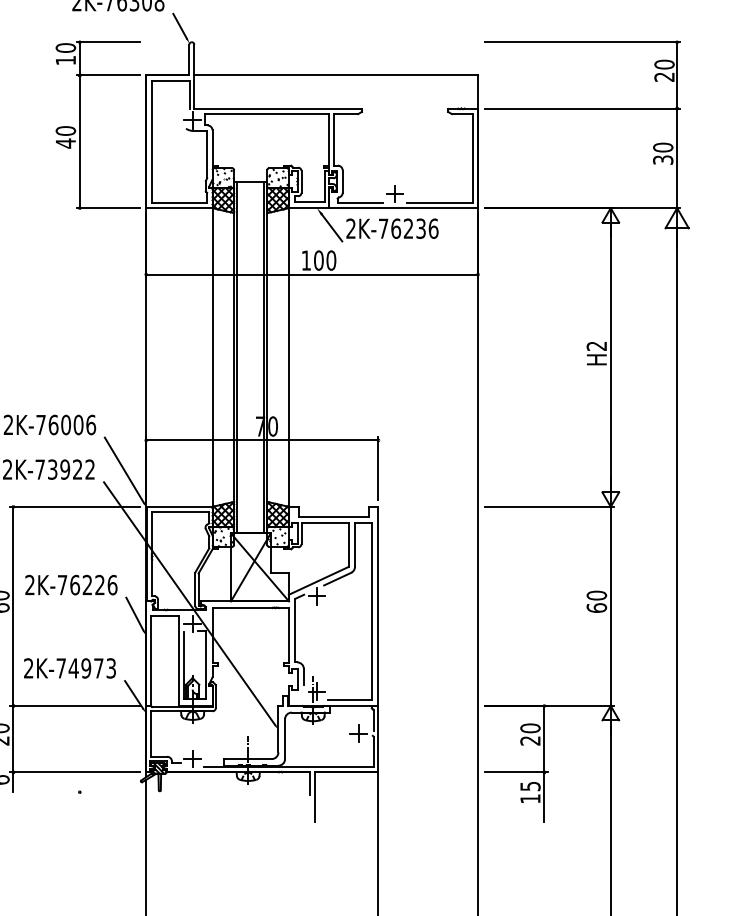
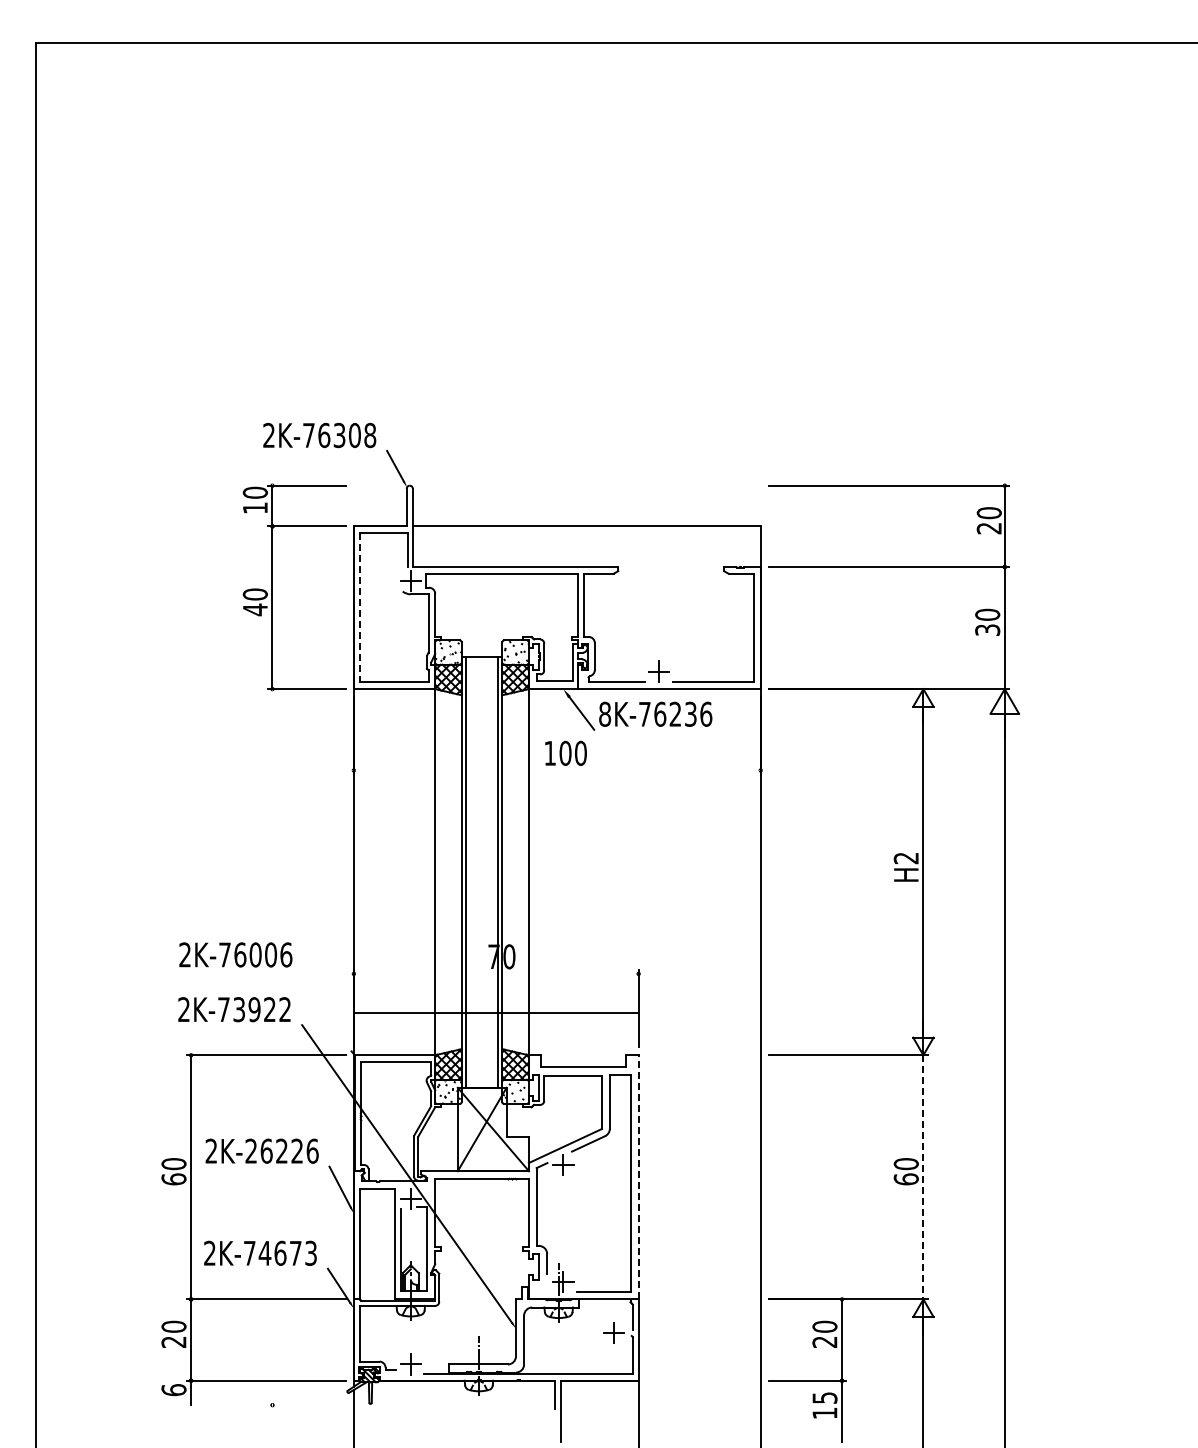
line: (151, 141) -> (360, 607), solid -> dashed
text: (351, 228) -> (605, 713), 2K-76236 -> 8K-76236
line: (311, 274) -> (556, 770), removed
line: (261, 440) -> (495, 1012), moved
line: (124, 470) -> (327, 1010), removed
text: (61, 584) -> (250, 1150), 2K-76226 -> 2K-26226
line: (378, 605) -> (638, 1176), solid -> dashed
line: (610, 606) -> (923, 1177), solid -> dashed
text: (86, 667) -> (280, 1252), 2K-74973 -> 2K-74673

